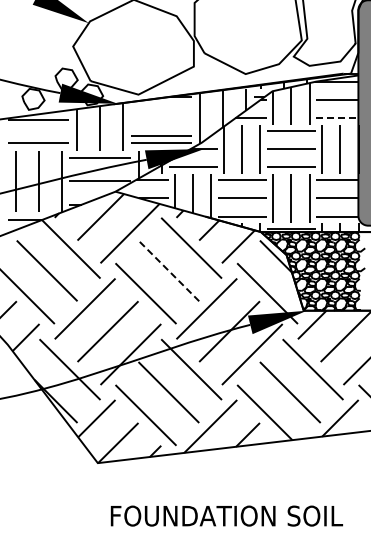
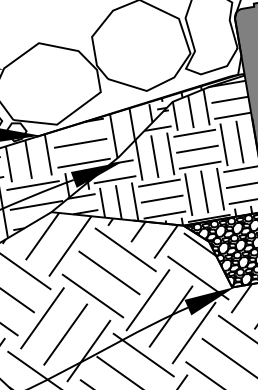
line: (337, 118) -> (232, 115), dashed -> solid
line: (161, 135) -> (80, 142), moved
line: (168, 270) -> (109, 272), dashed -> solid

